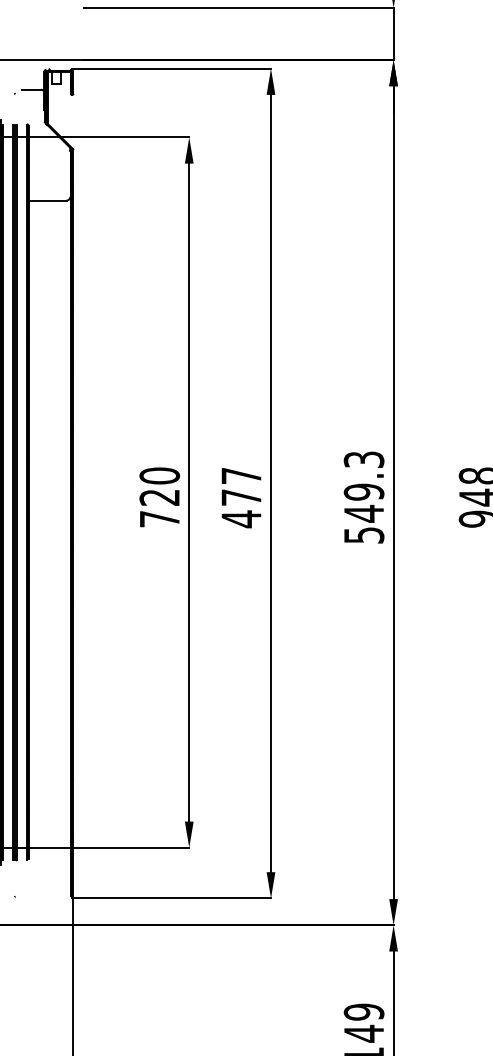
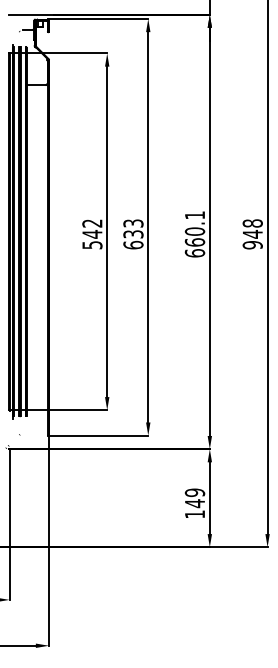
text: (159, 497) -> (92, 234), 720 -> 542
text: (241, 497) -> (133, 234), 477 -> 633
text: (363, 497) -> (194, 234), 549.3 -> 660.1

